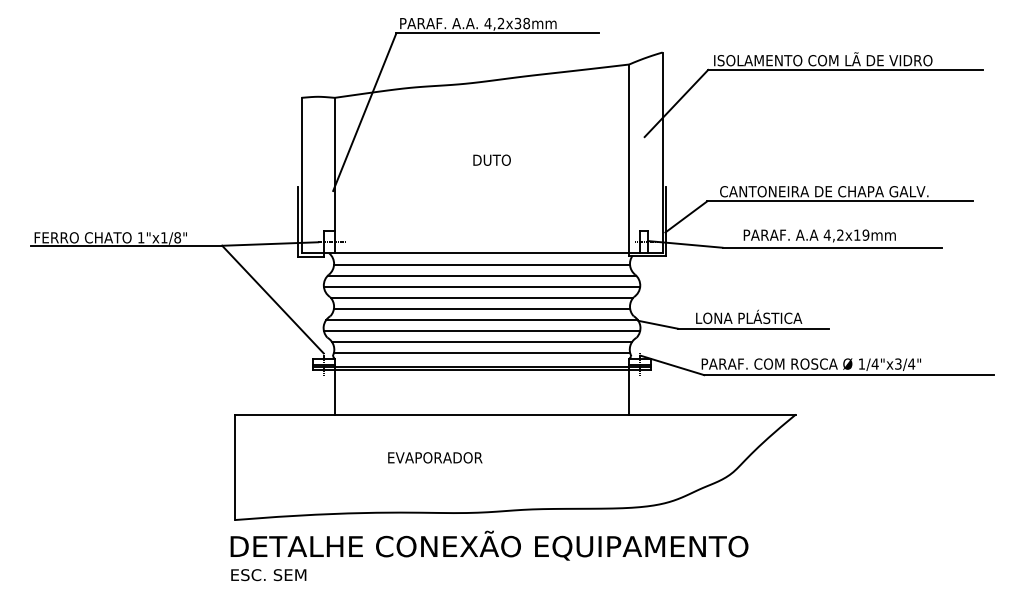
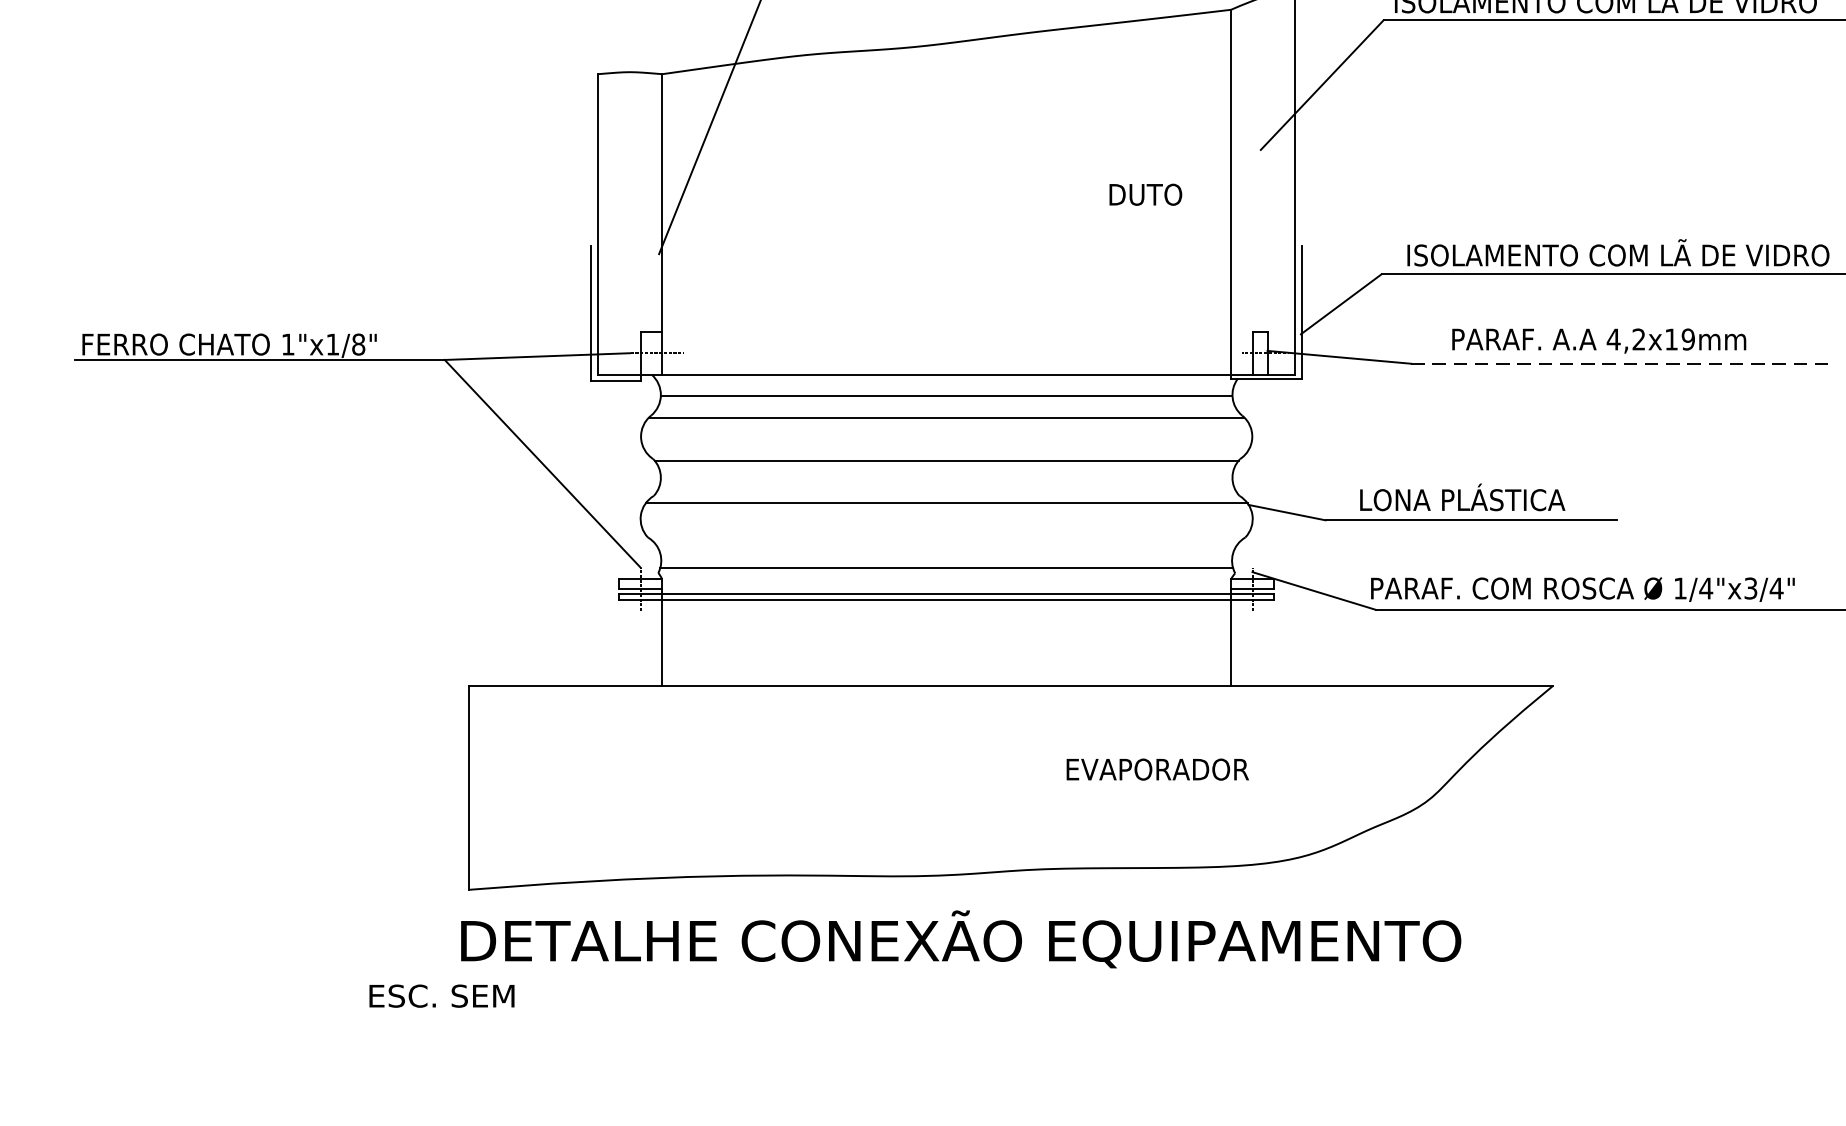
text: (491, 159) -> (1144, 193), moved
text: (829, 190) -> (1617, 253), CANTONEIRA DE CHAPA GALV. -> ISOLAMENTO COM LÃ DE VIDRO
line: (832, 247) -> (1623, 363), solid -> dashed
line: (481, 286) -> (945, 438), removed
line: (481, 308) -> (945, 481), removed
line: (481, 331) -> (945, 525), removed
line: (481, 342) -> (945, 546), removed
text: (435, 457) -> (1158, 768), moved
text: (268, 575) -> (441, 996), moved

